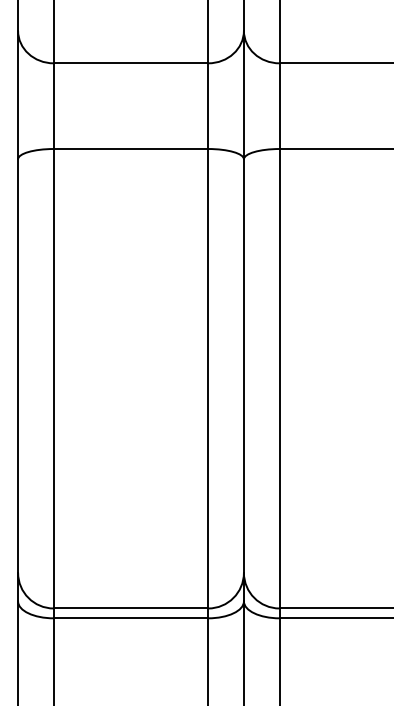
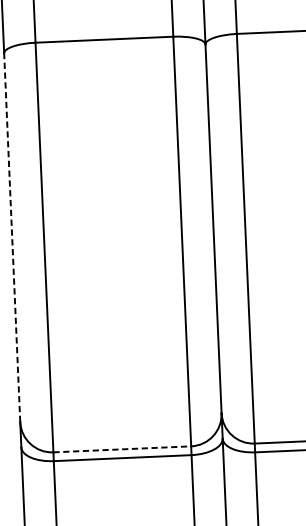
line: (18, 366) -> (12, 238), solid -> dashed
line: (131, 608) -> (122, 449), solid -> dashed

